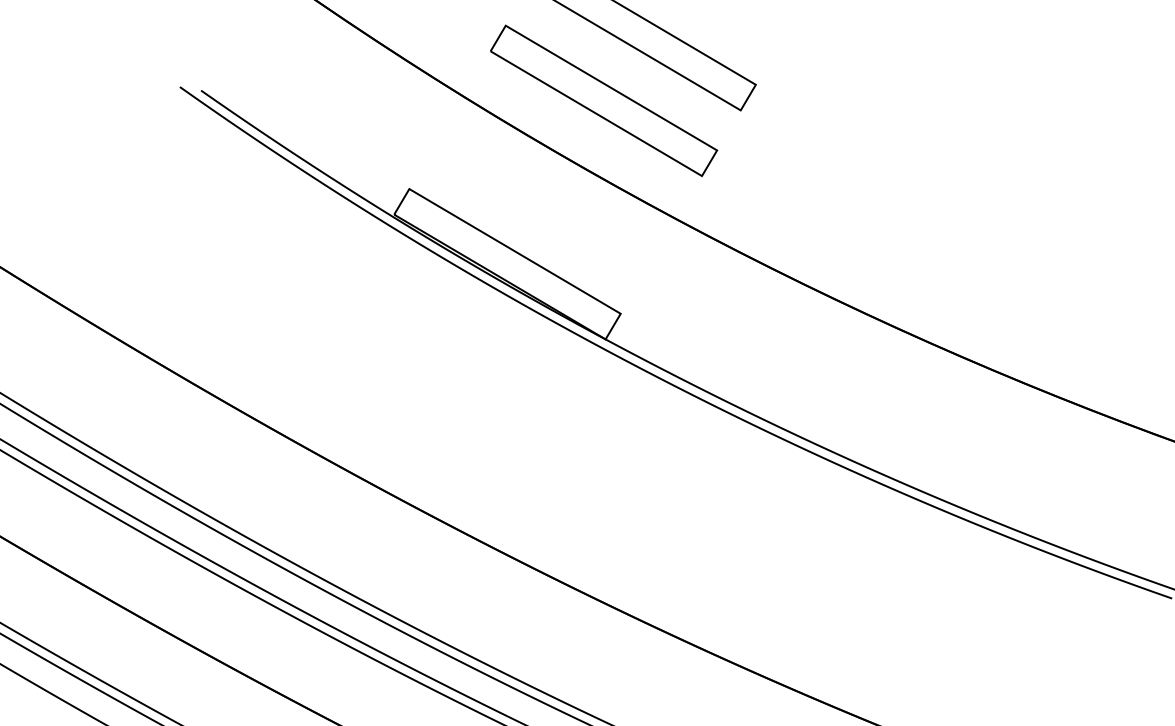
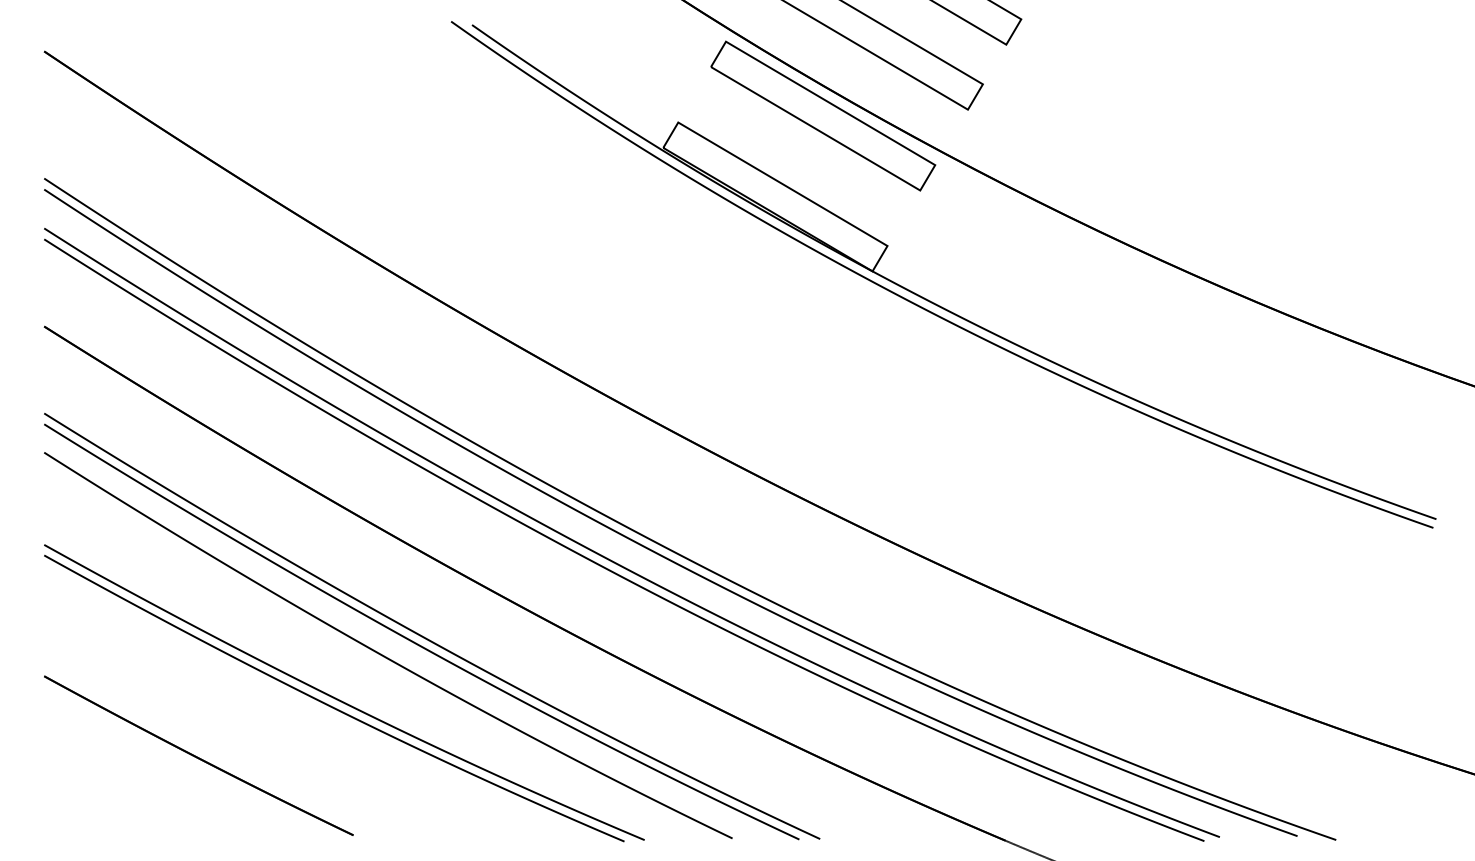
part: (556, 181) -> (823, 115), added

